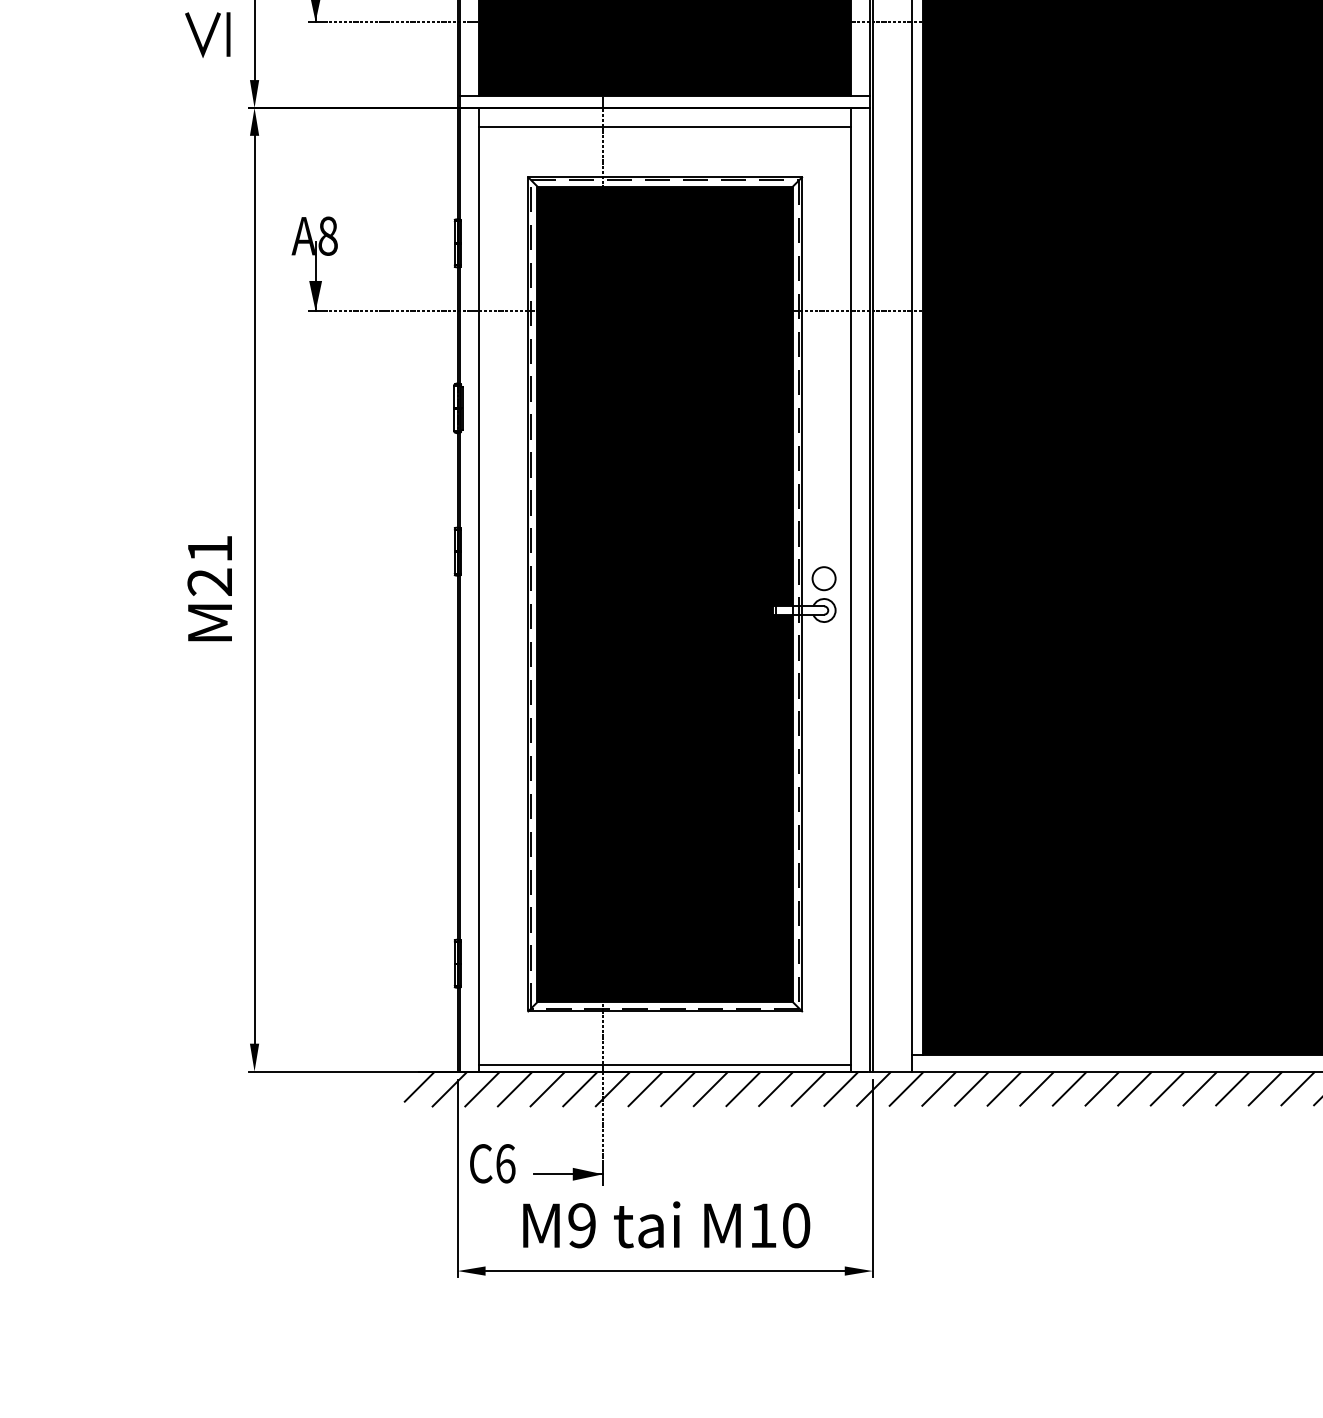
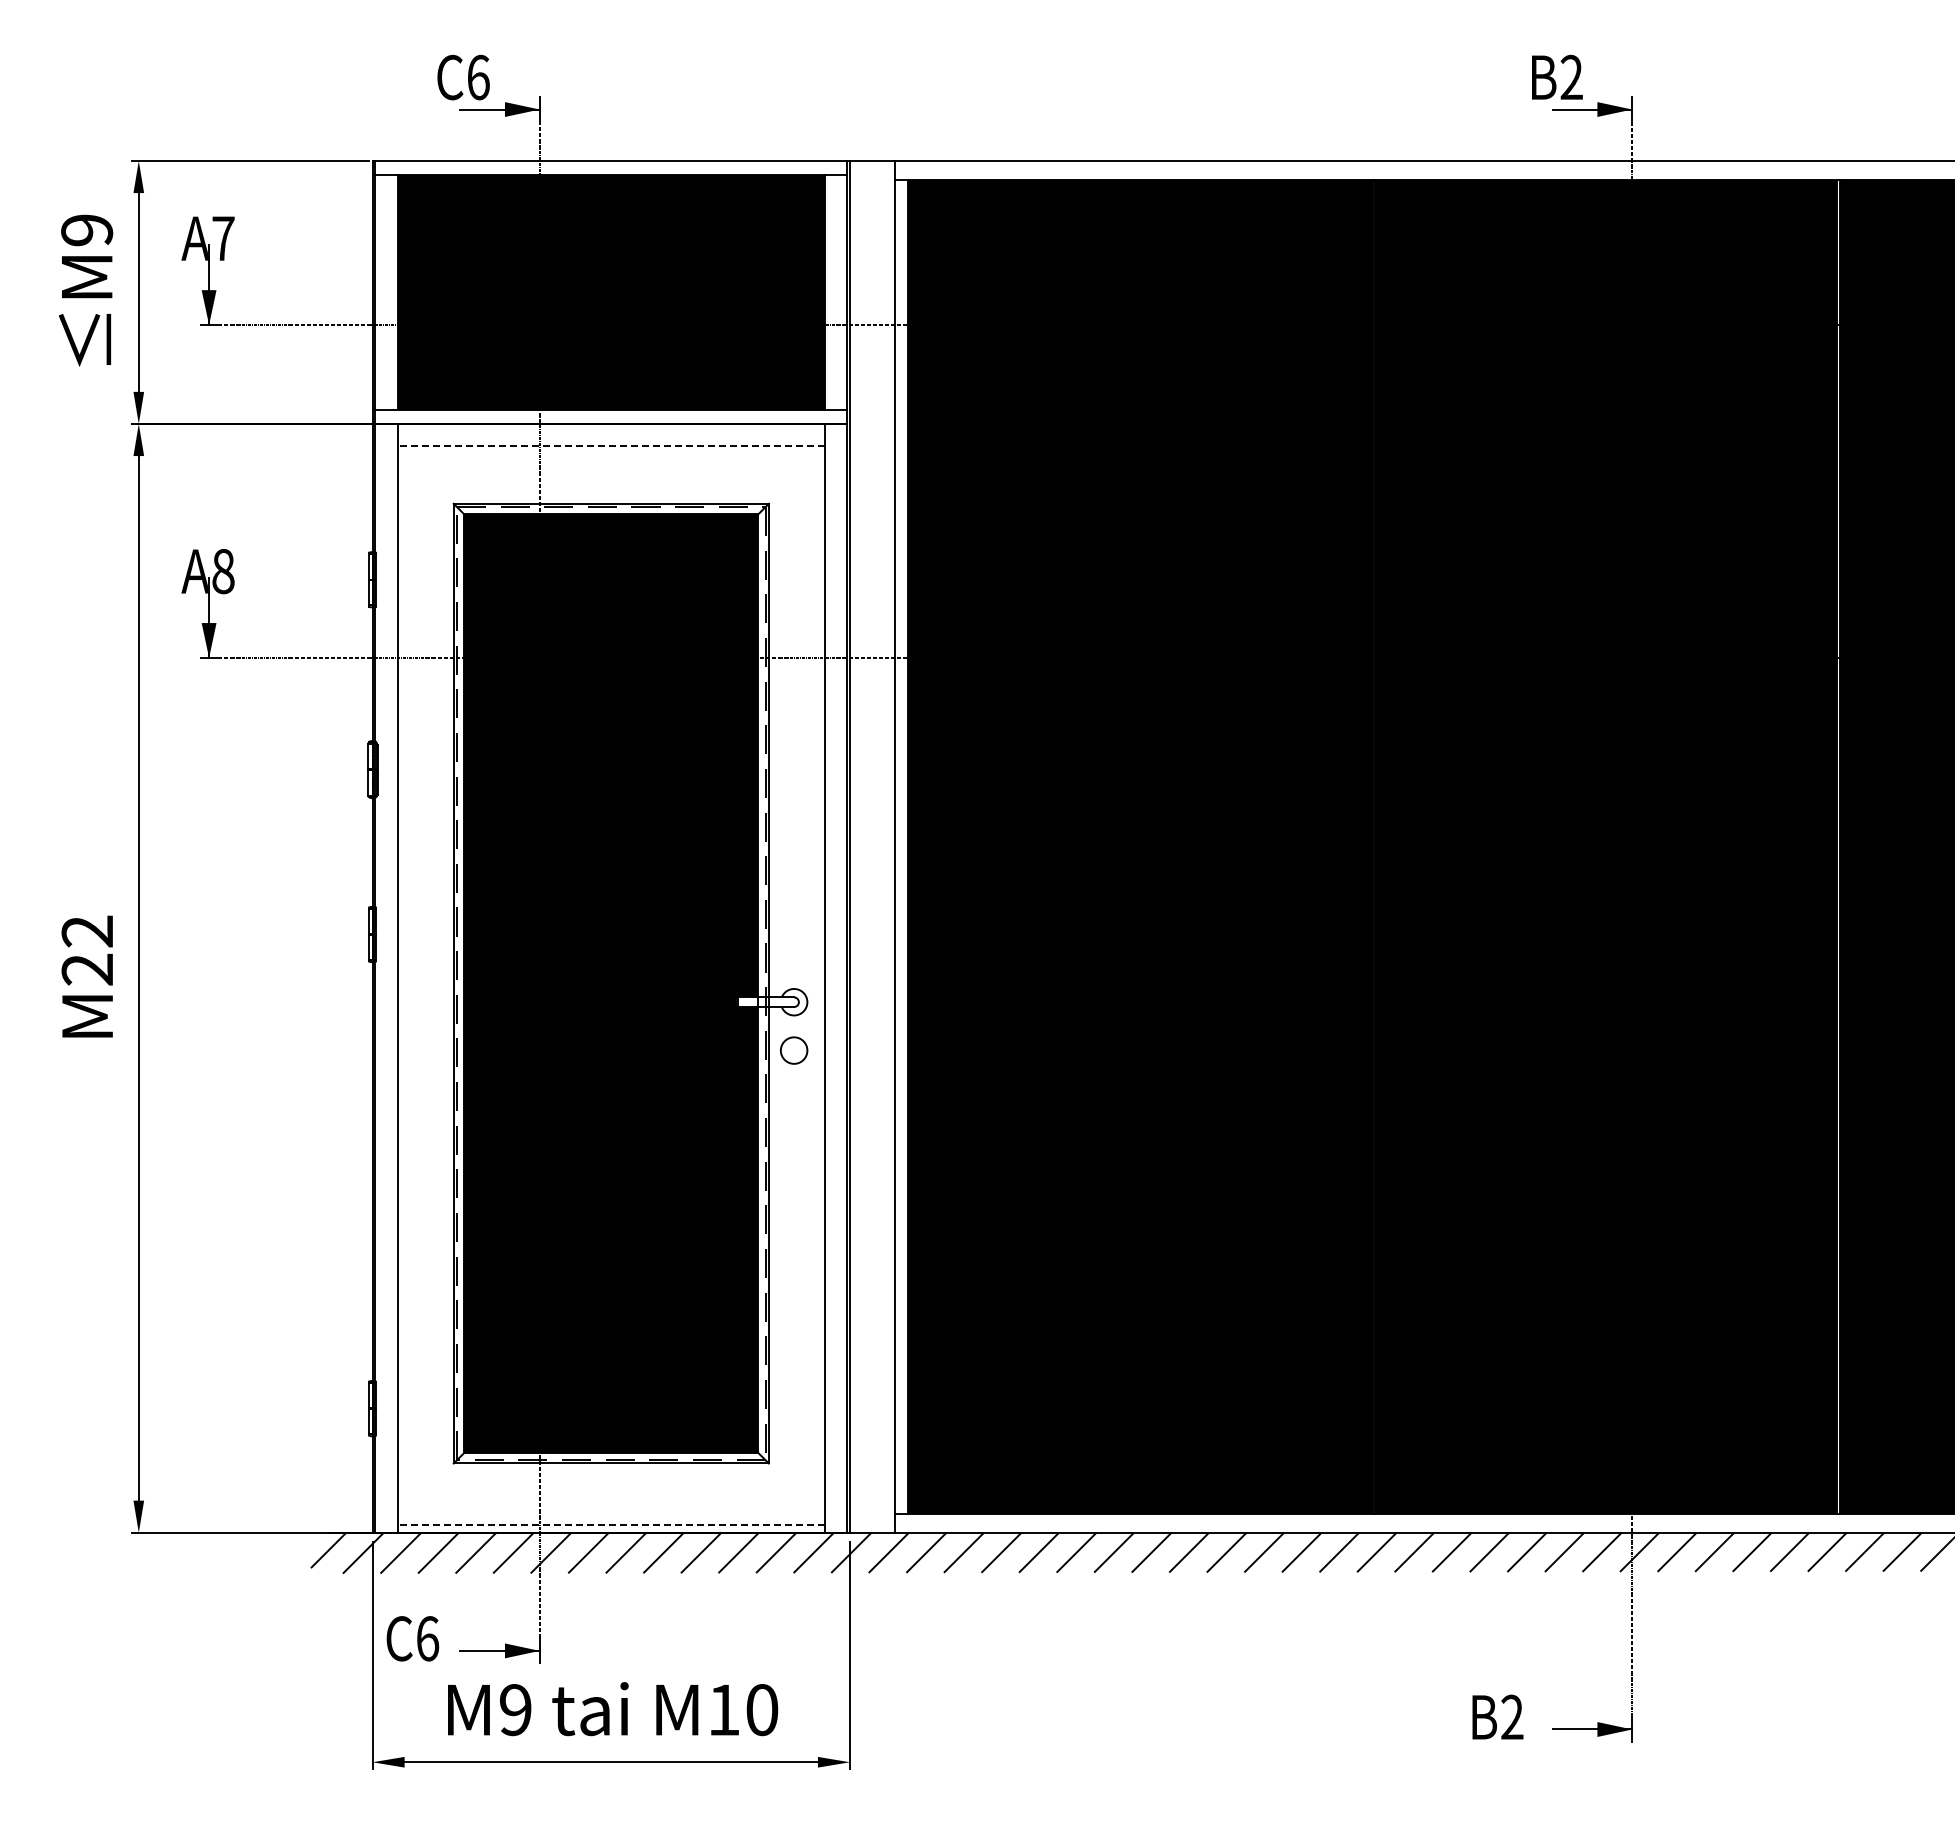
line: (665, 127) -> (611, 446), solid -> dashed
text: (209, 549) -> (86, 931), M21 -> M22
circle: (824, 578) -> (794, 1050), moved
line: (665, 1064) -> (611, 1524), solid -> dashed

